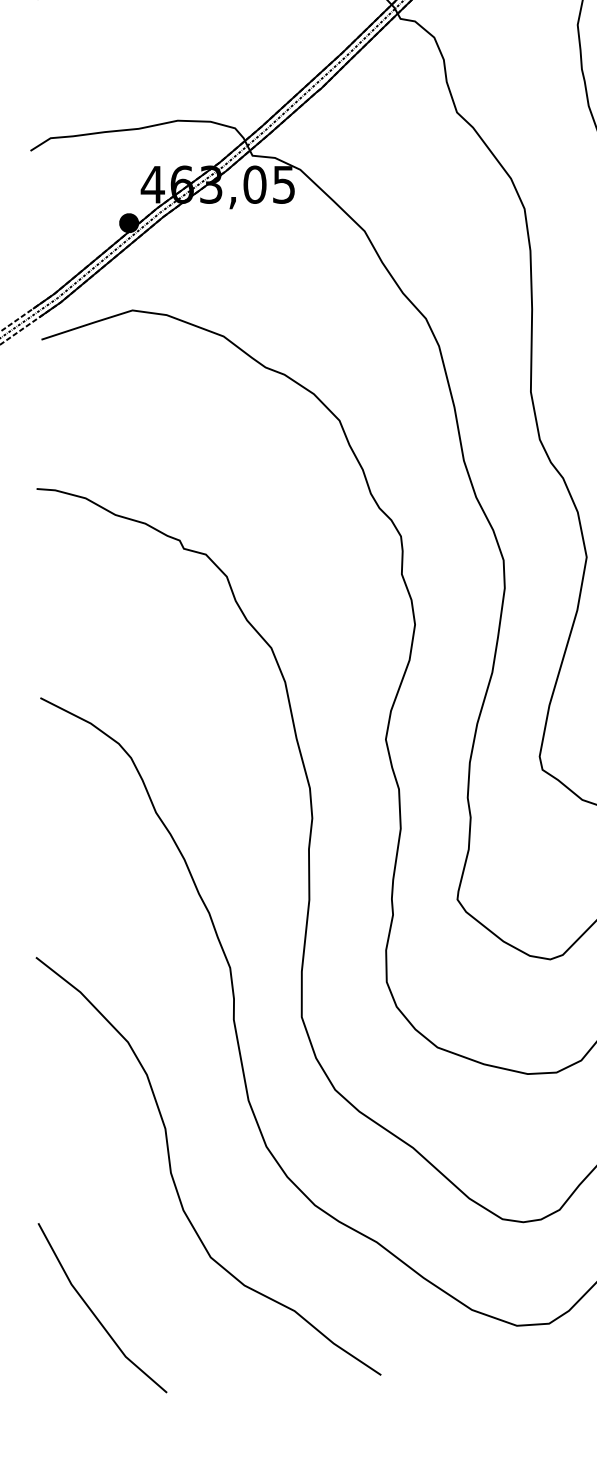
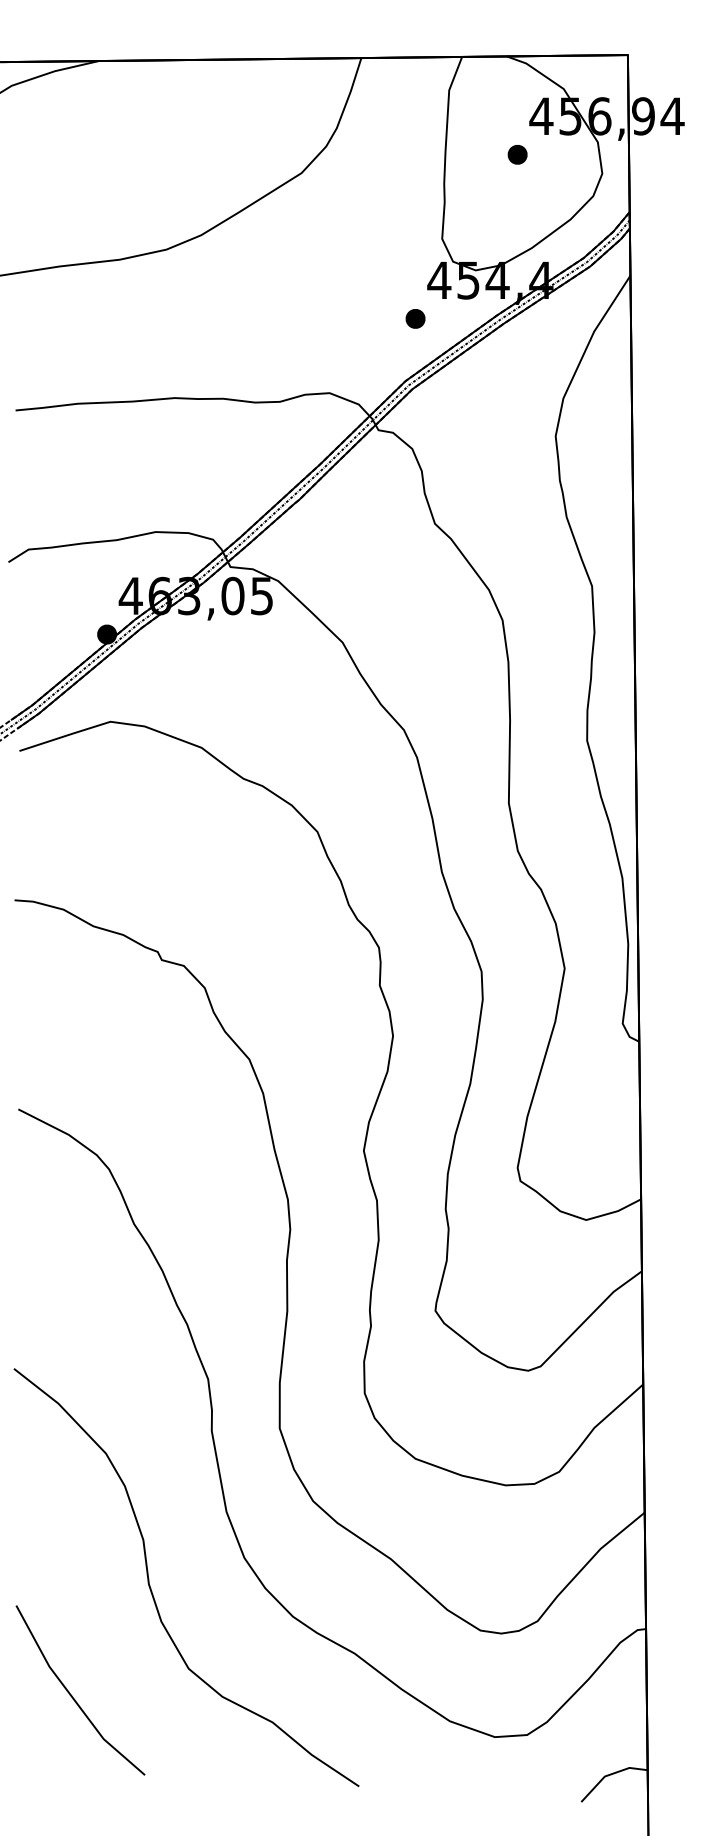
part: (94, 1313) -> (72, 1695), moved

